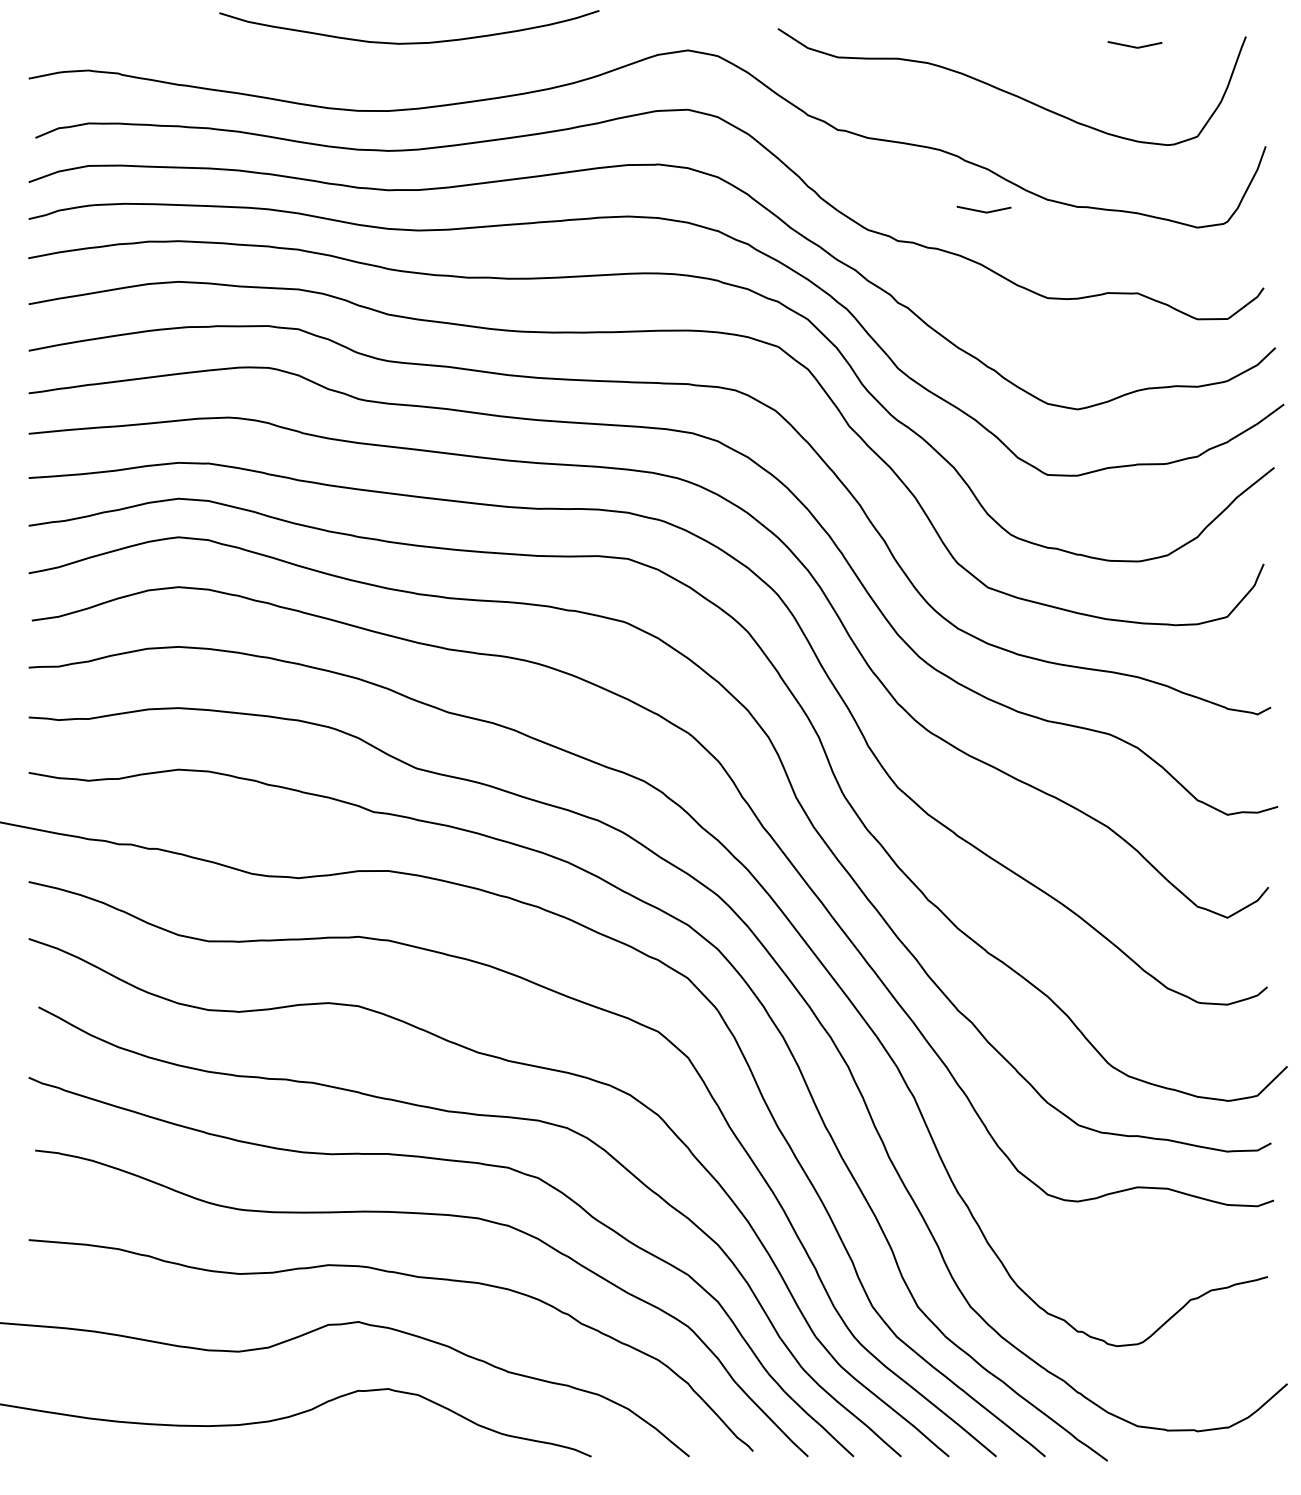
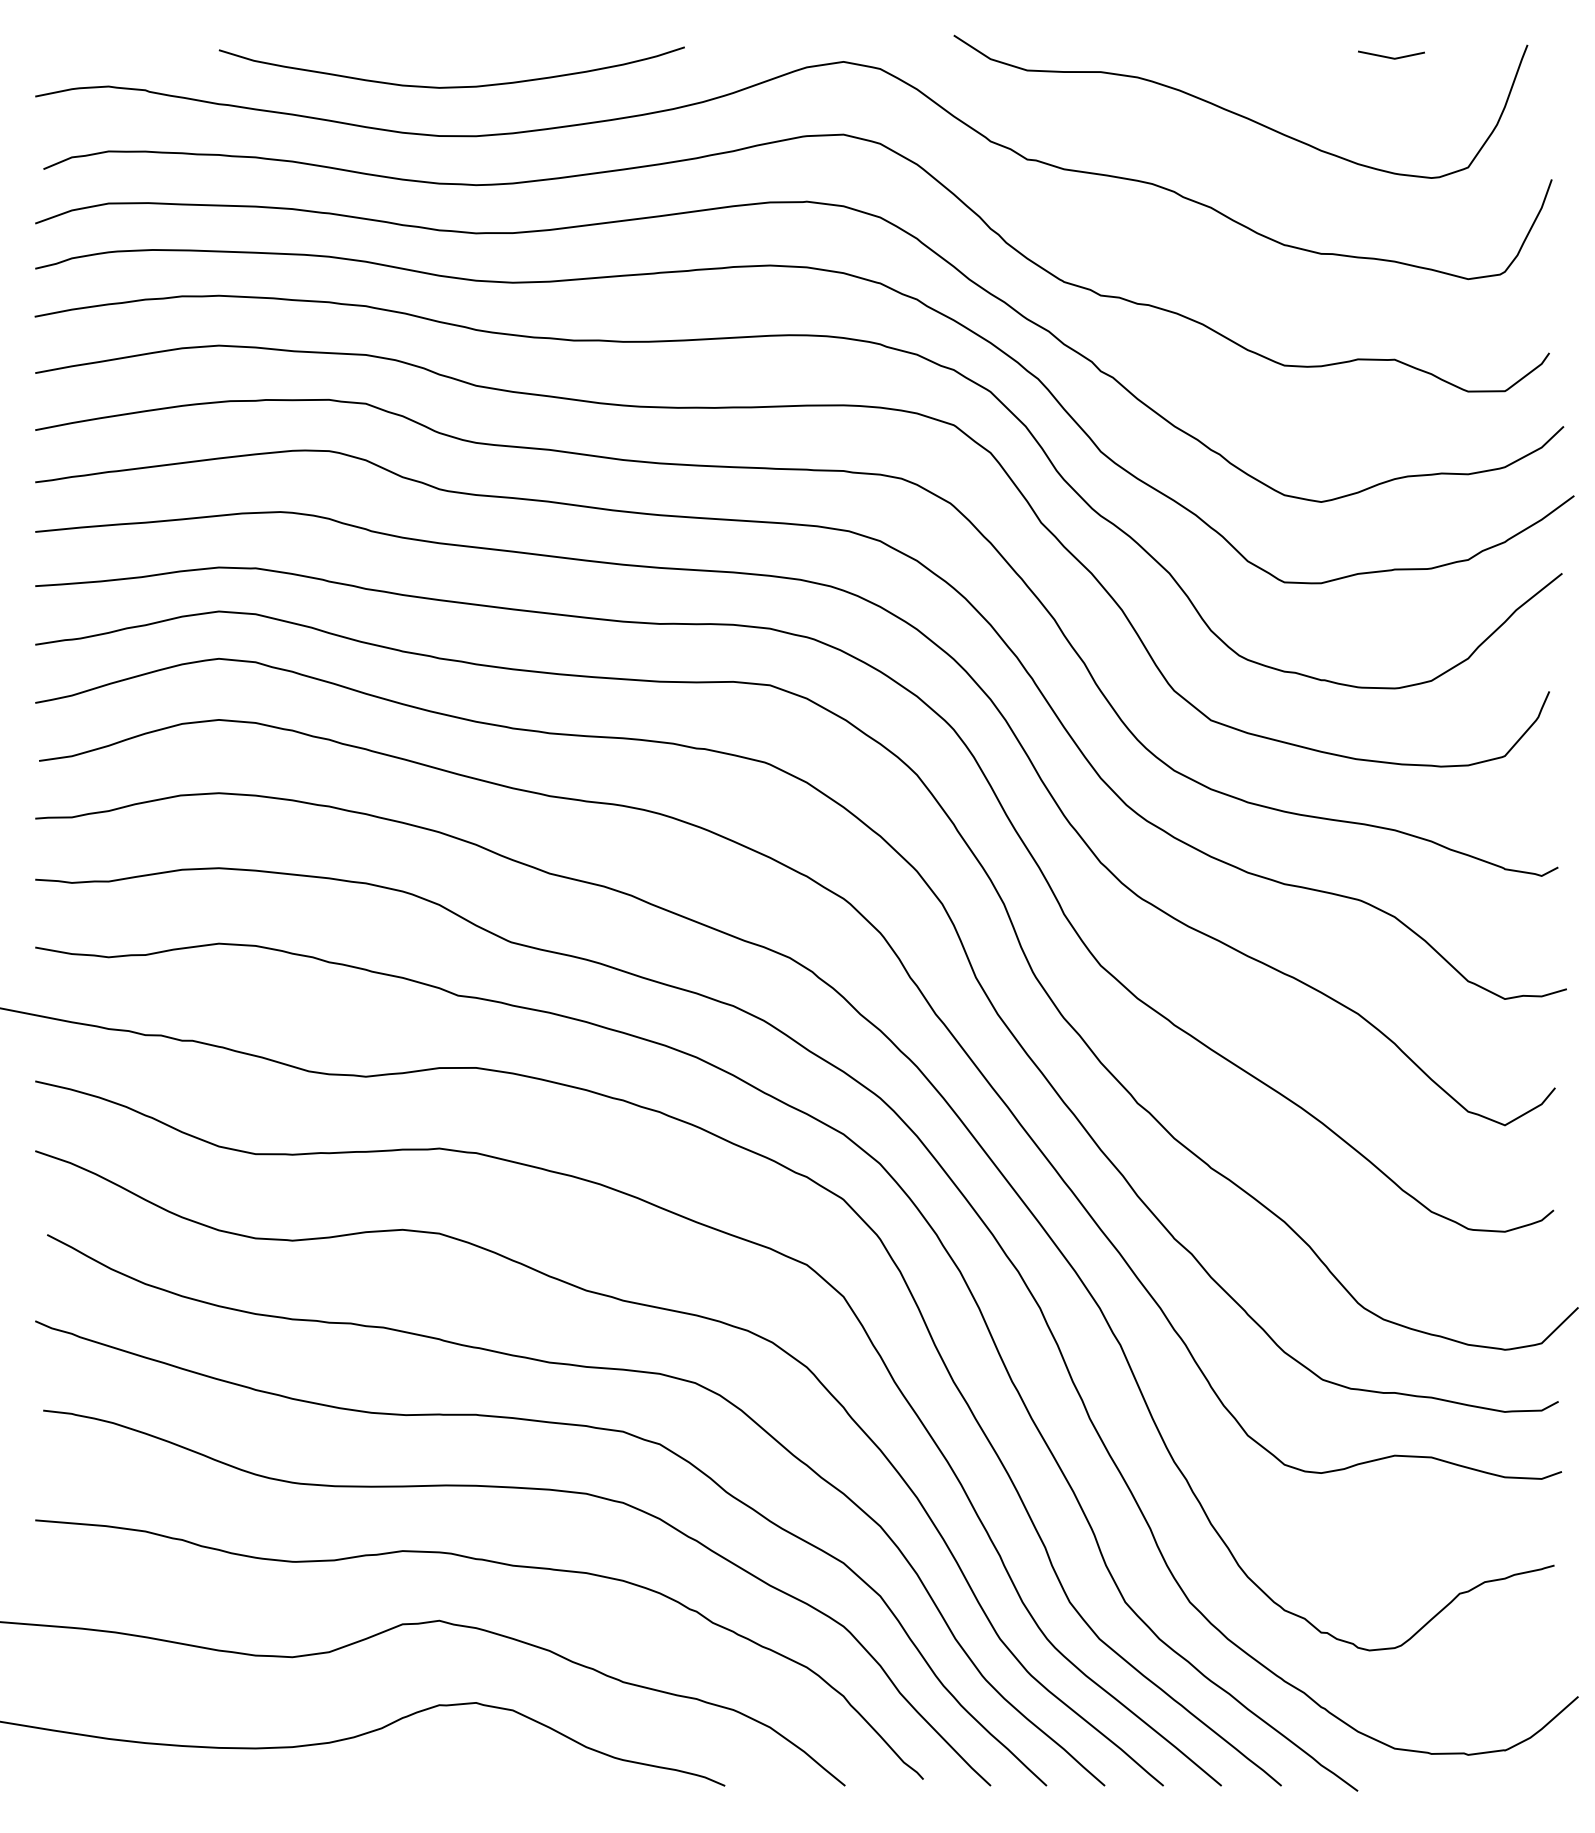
curve: (409, 42) -> (451, 86), moved
line: (982, 210) -> (1204, 258), removed

